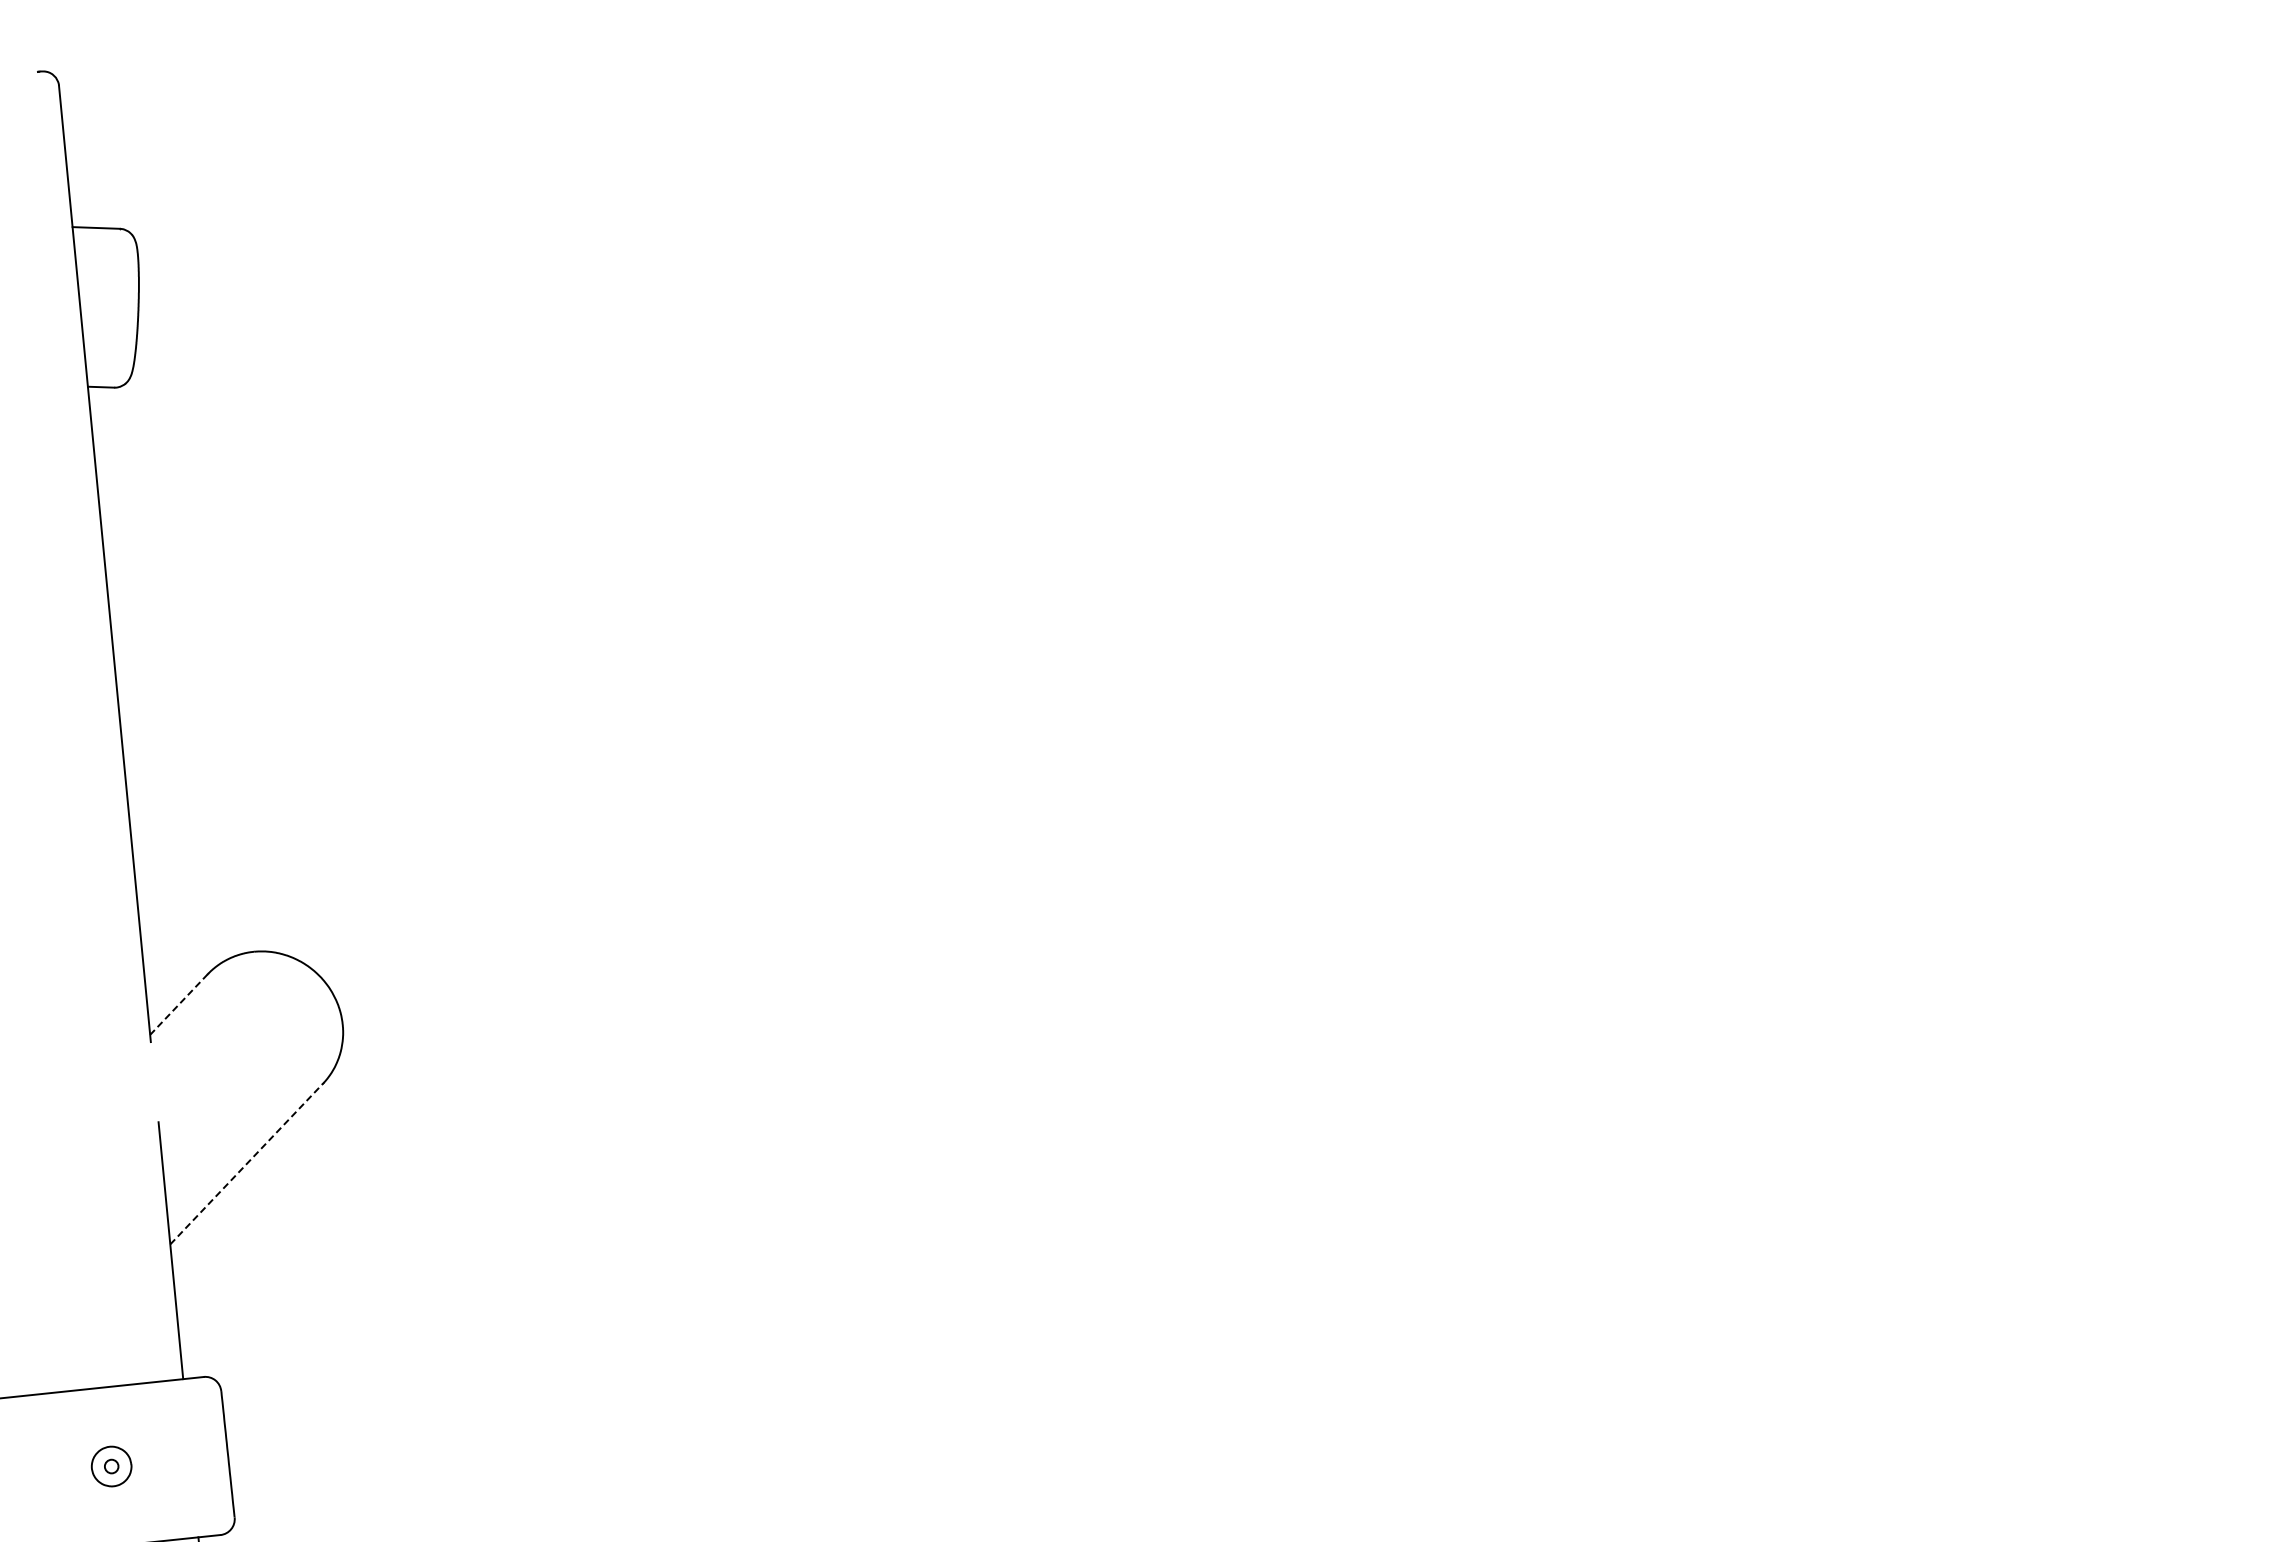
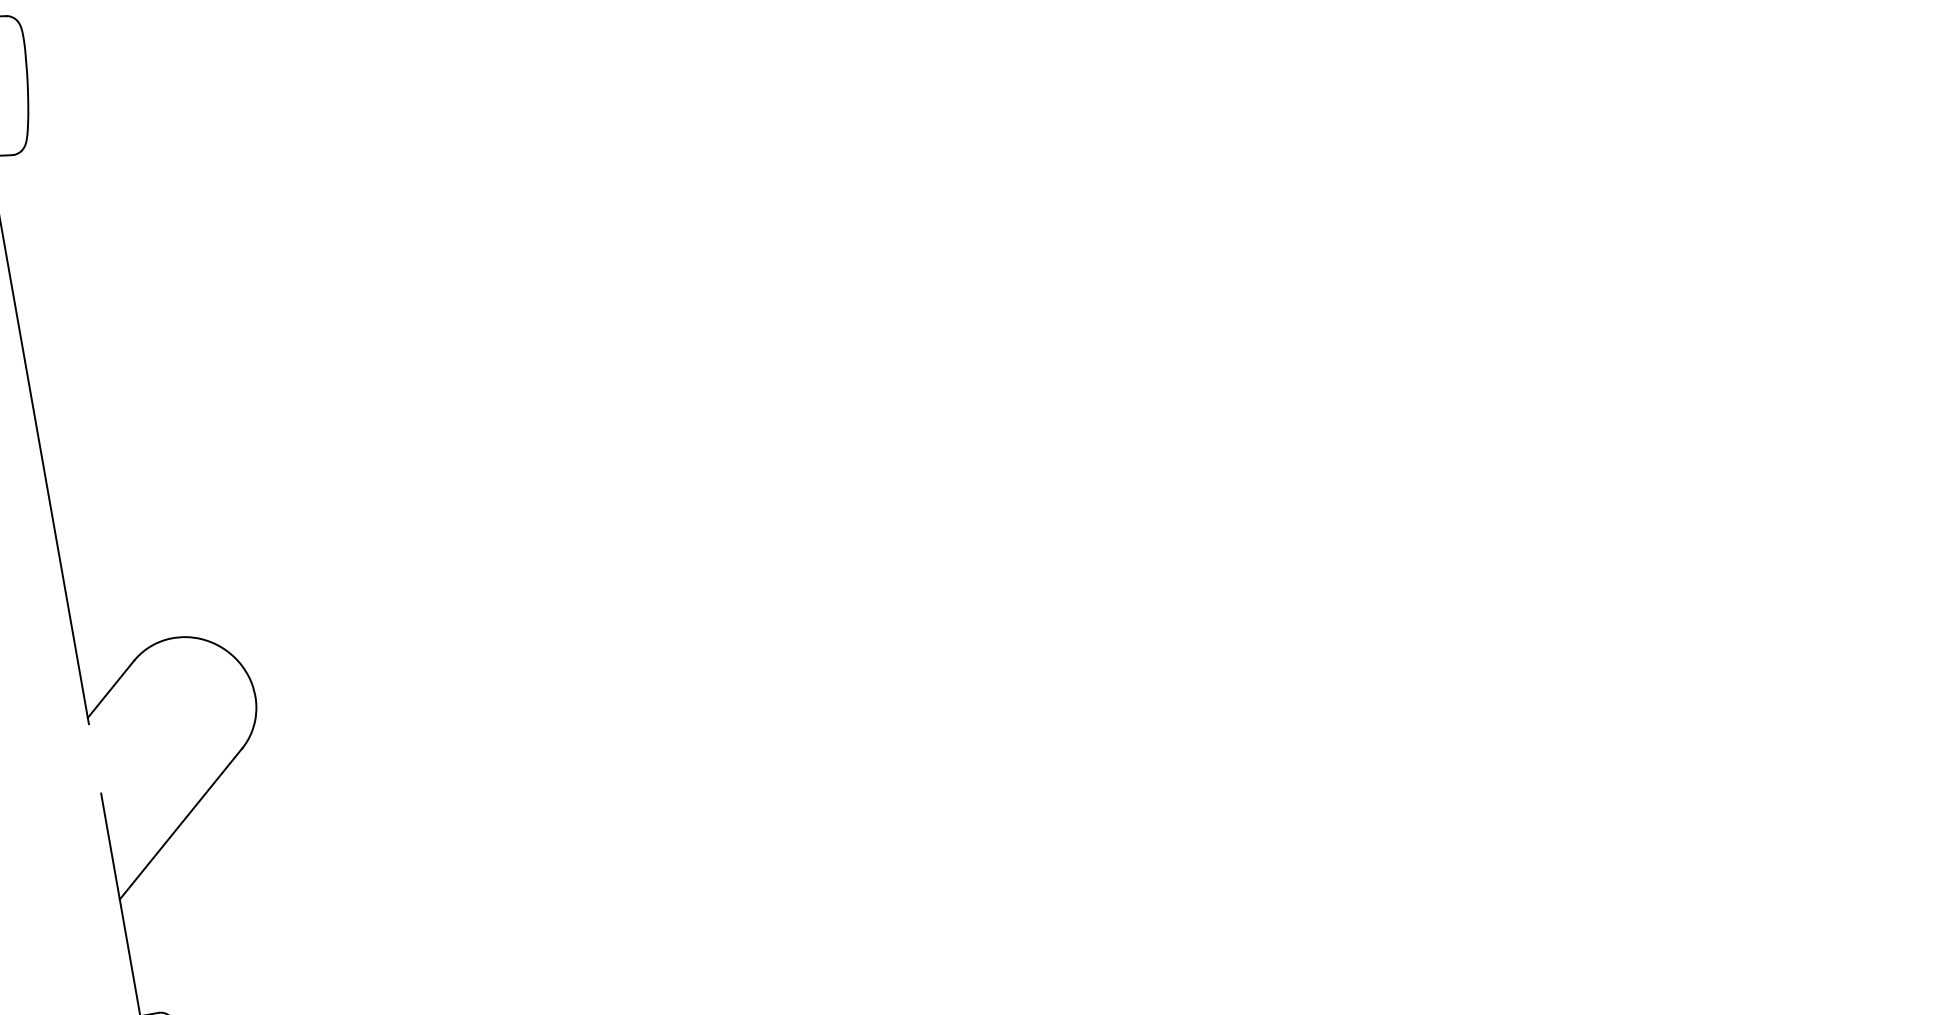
line: (179, 1004) -> (111, 689), dashed -> solid
line: (246, 1164) -> (180, 824), dashed -> solid

